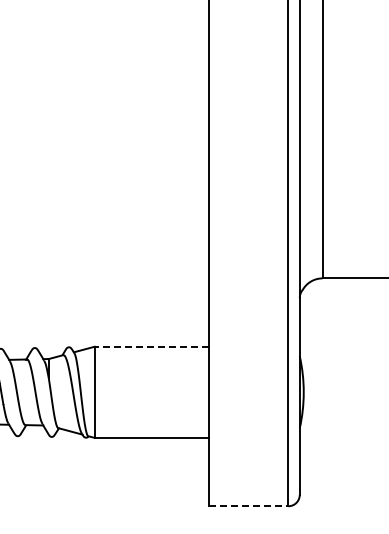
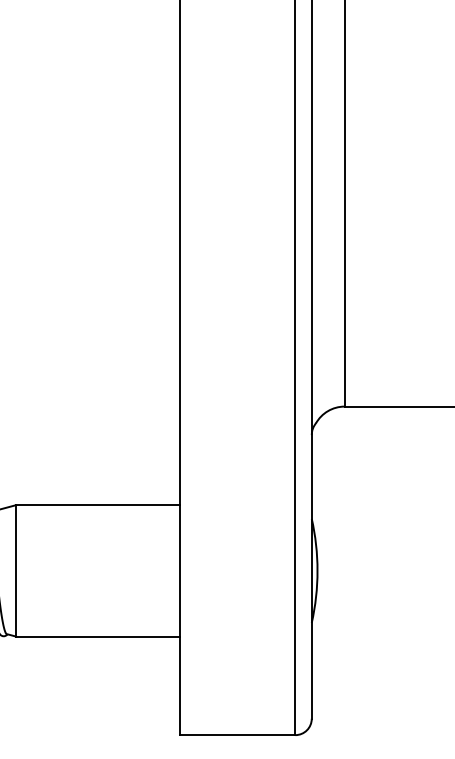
line: (151, 346) -> (98, 504), dashed -> solid
line: (248, 506) -> (237, 735), dashed -> solid

